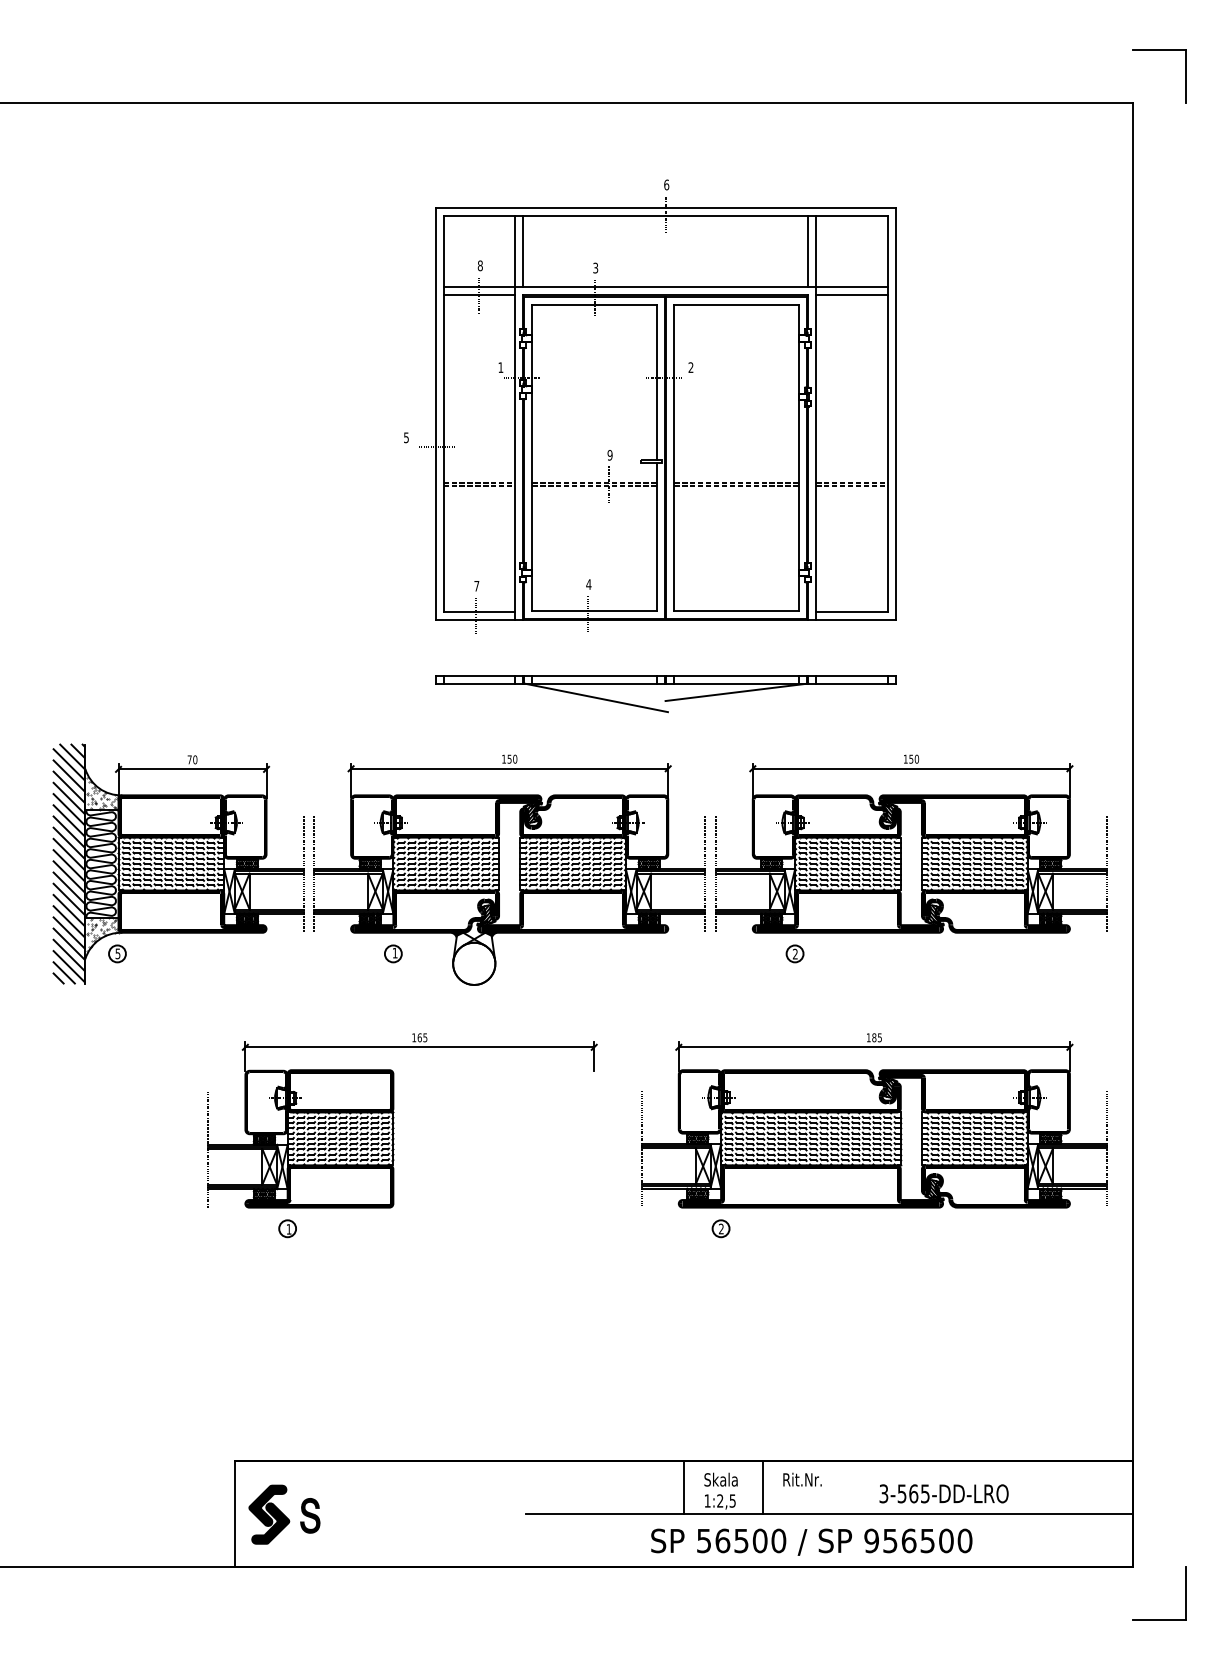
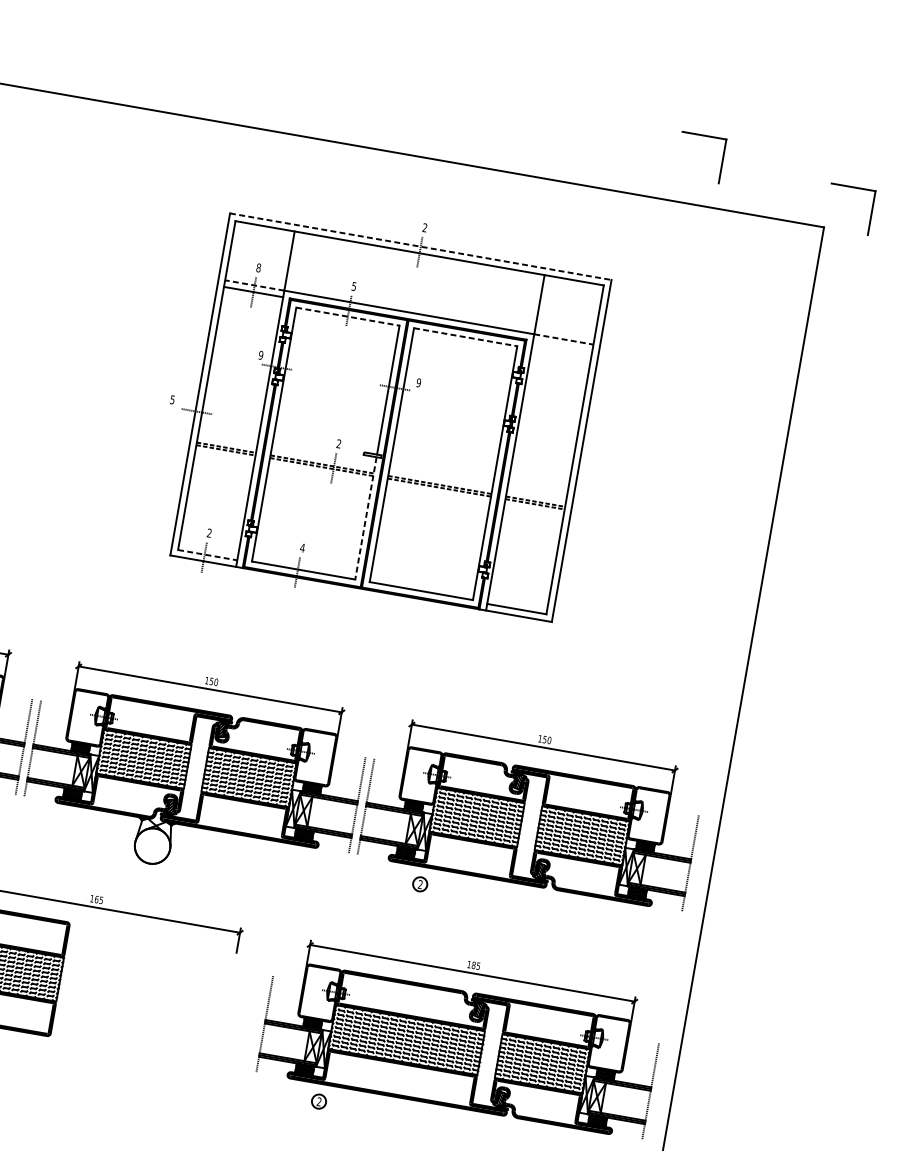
part: (974, 20) -> (704, 135), added
text: (666, 184) -> (424, 227), 6 -> 2
line: (665, 207) -> (420, 246), solid -> dashed
line: (522, 251) -> (295, 262), removed
line: (808, 251) -> (533, 303), removed
text: (595, 267) -> (354, 286), 3 -> 5
line: (479, 287) -> (254, 285), solid -> dashed
line: (851, 287) -> (563, 339), solid -> dashed
line: (851, 295) -> (562, 346), removed
line: (595, 304) -> (348, 316), solid -> dashed
line: (737, 304) -> (466, 337), solid -> dashed
text: (500, 367) -> (260, 355), 1 -> 9
text: (690, 367) -> (418, 382), 2 -> 9
text: (609, 455) -> (338, 443), 9 -> 2
line: (656, 536) -> (365, 517), solid -> dashed
text: (476, 585) -> (209, 532), 7 -> 2
line: (479, 612) -> (207, 555), solid -> dashed
part: (665, 694) -> (350, 650), removed
part: (393, 953) -> (87, 825), removed

